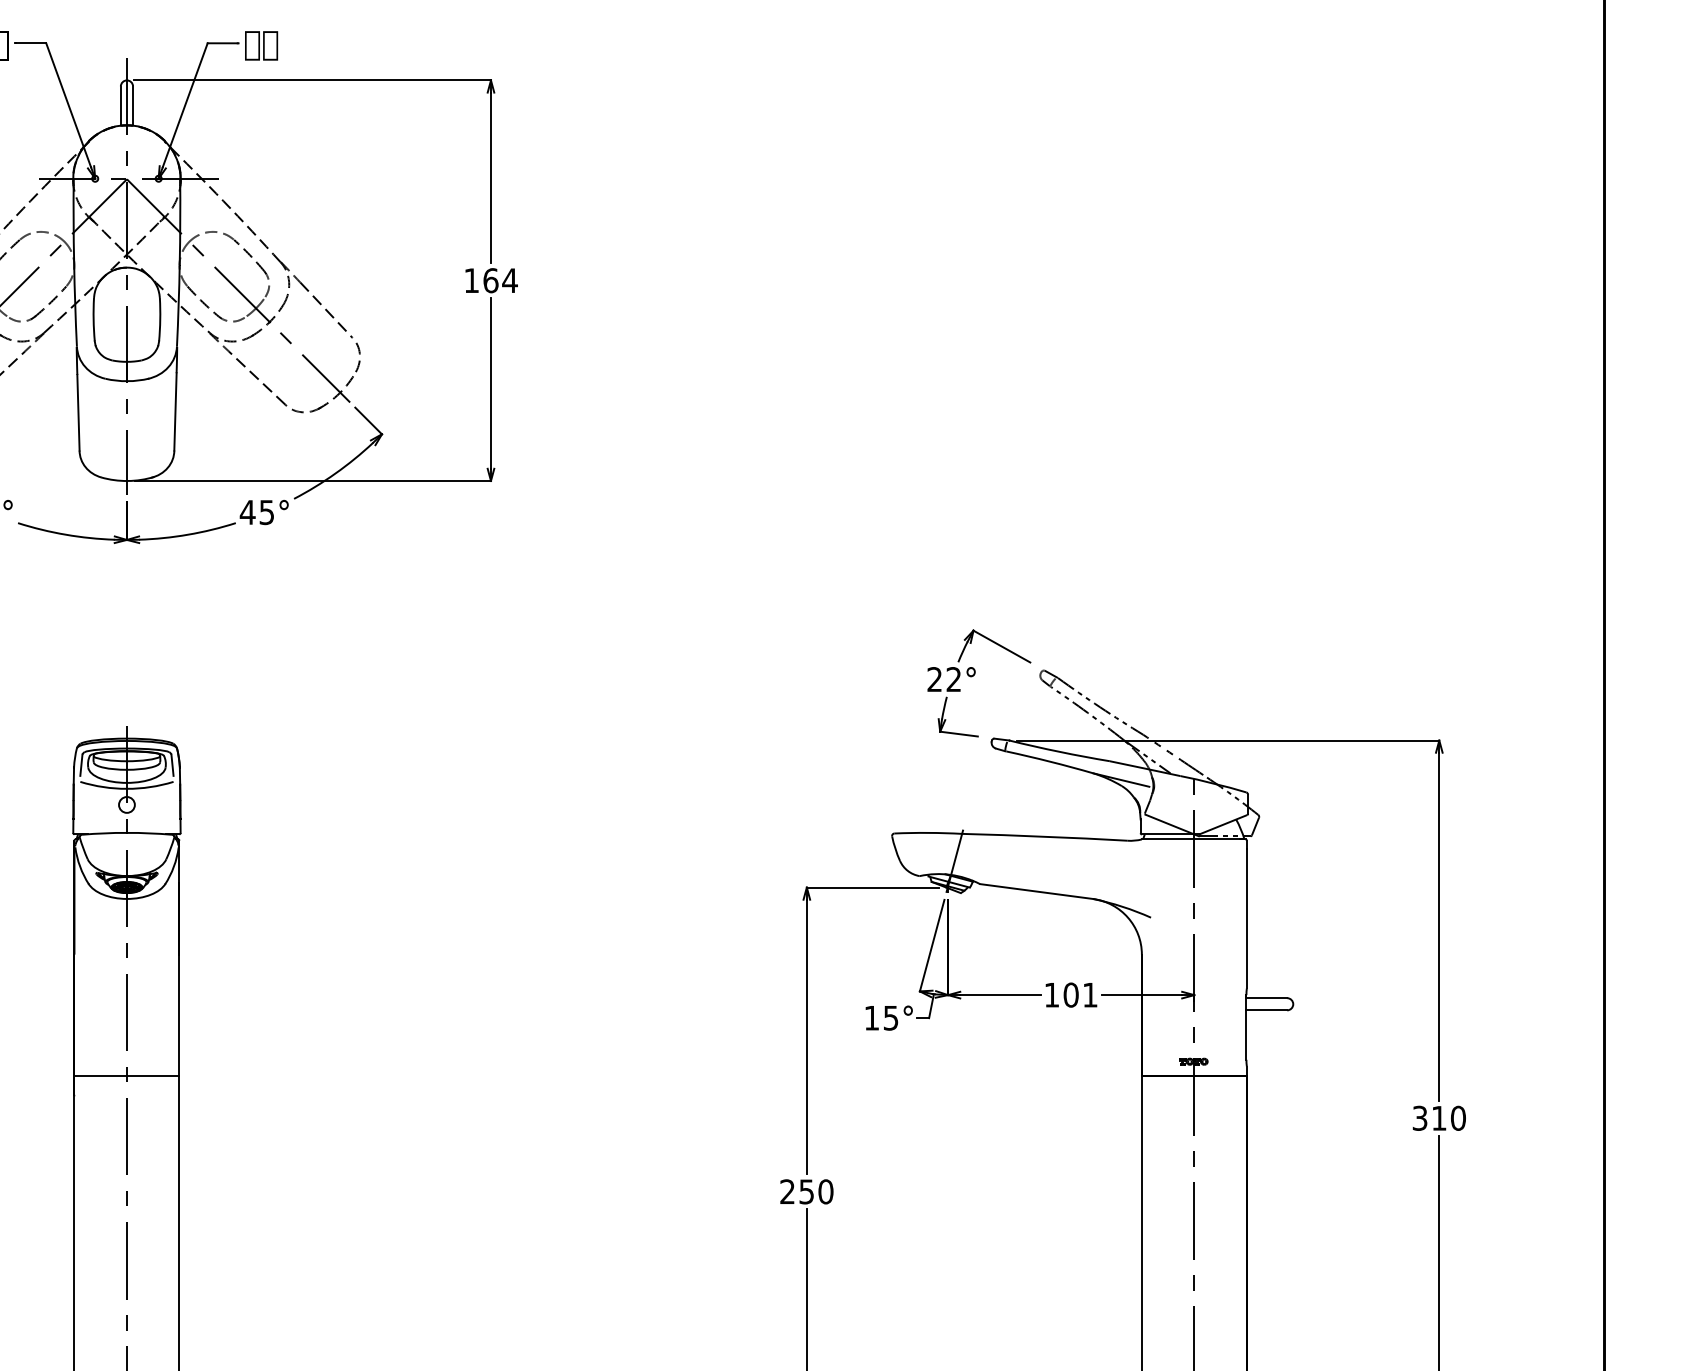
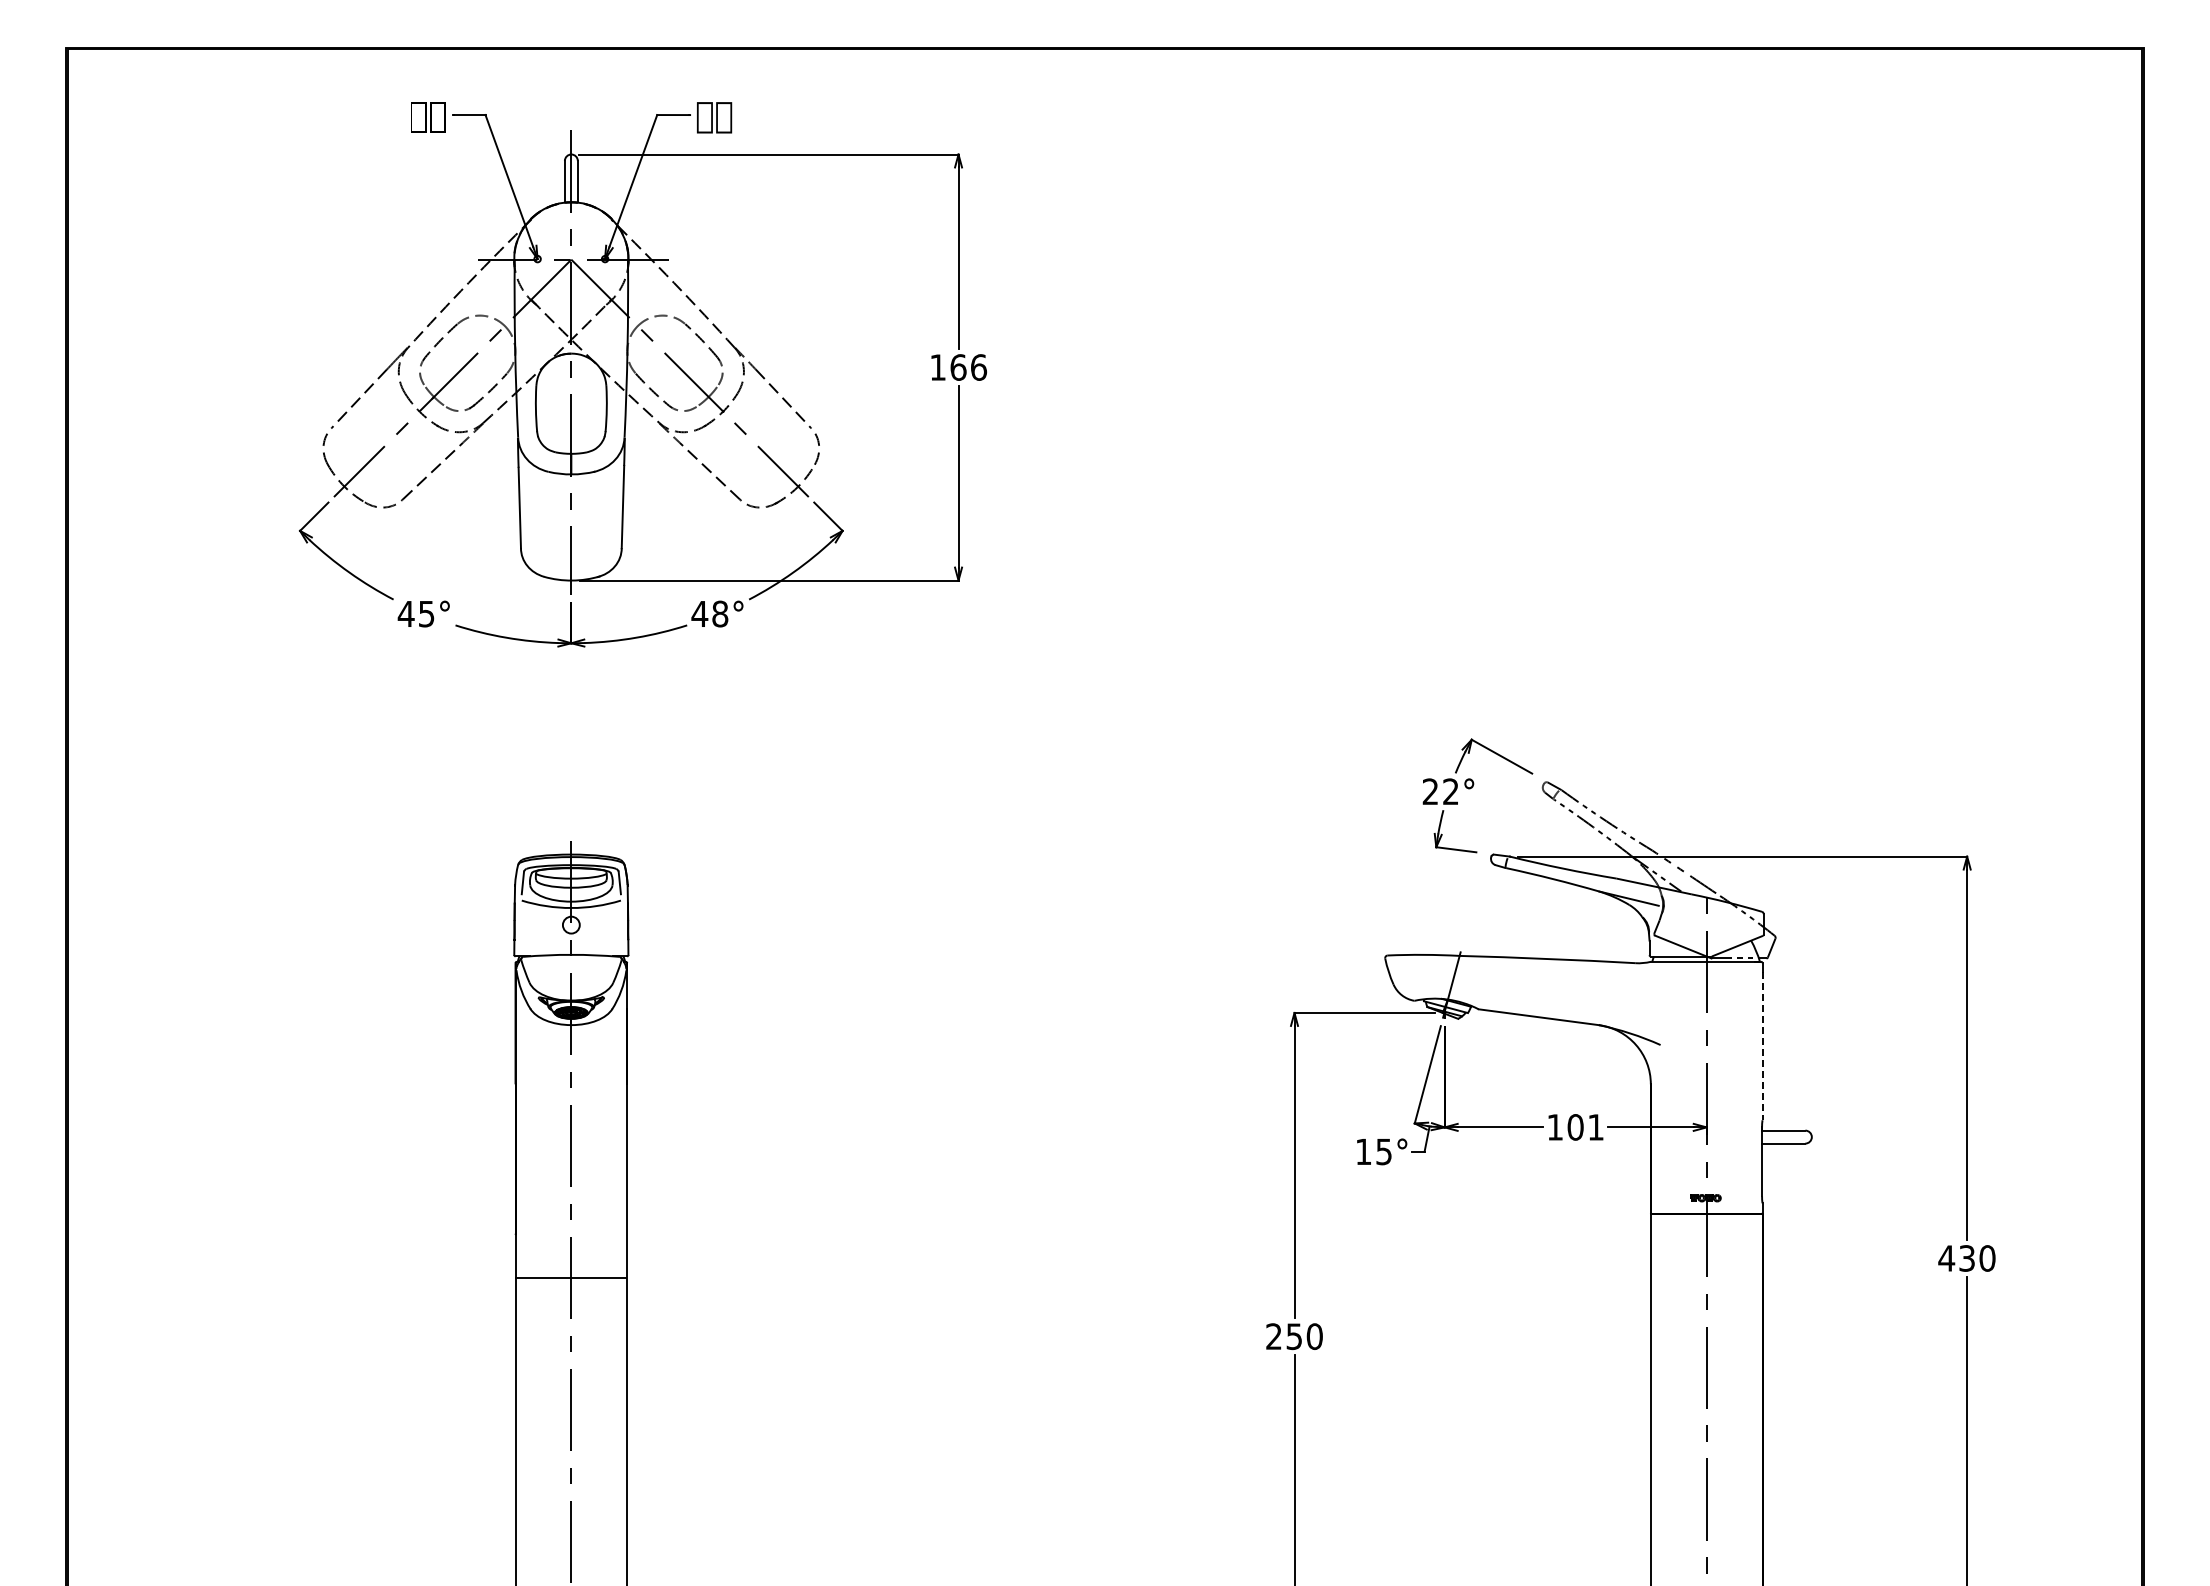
text: (509, 280) -> (978, 367), 164 -> 166
text: (267, 511) -> (720, 613), 45° -> 48°
line: (1246, 919) -> (1762, 1046), solid -> dashed
line: (127, 1076) -> (571, 1277), moved
text: (1429, 1118) -> (1956, 1258), 310 -> 430

